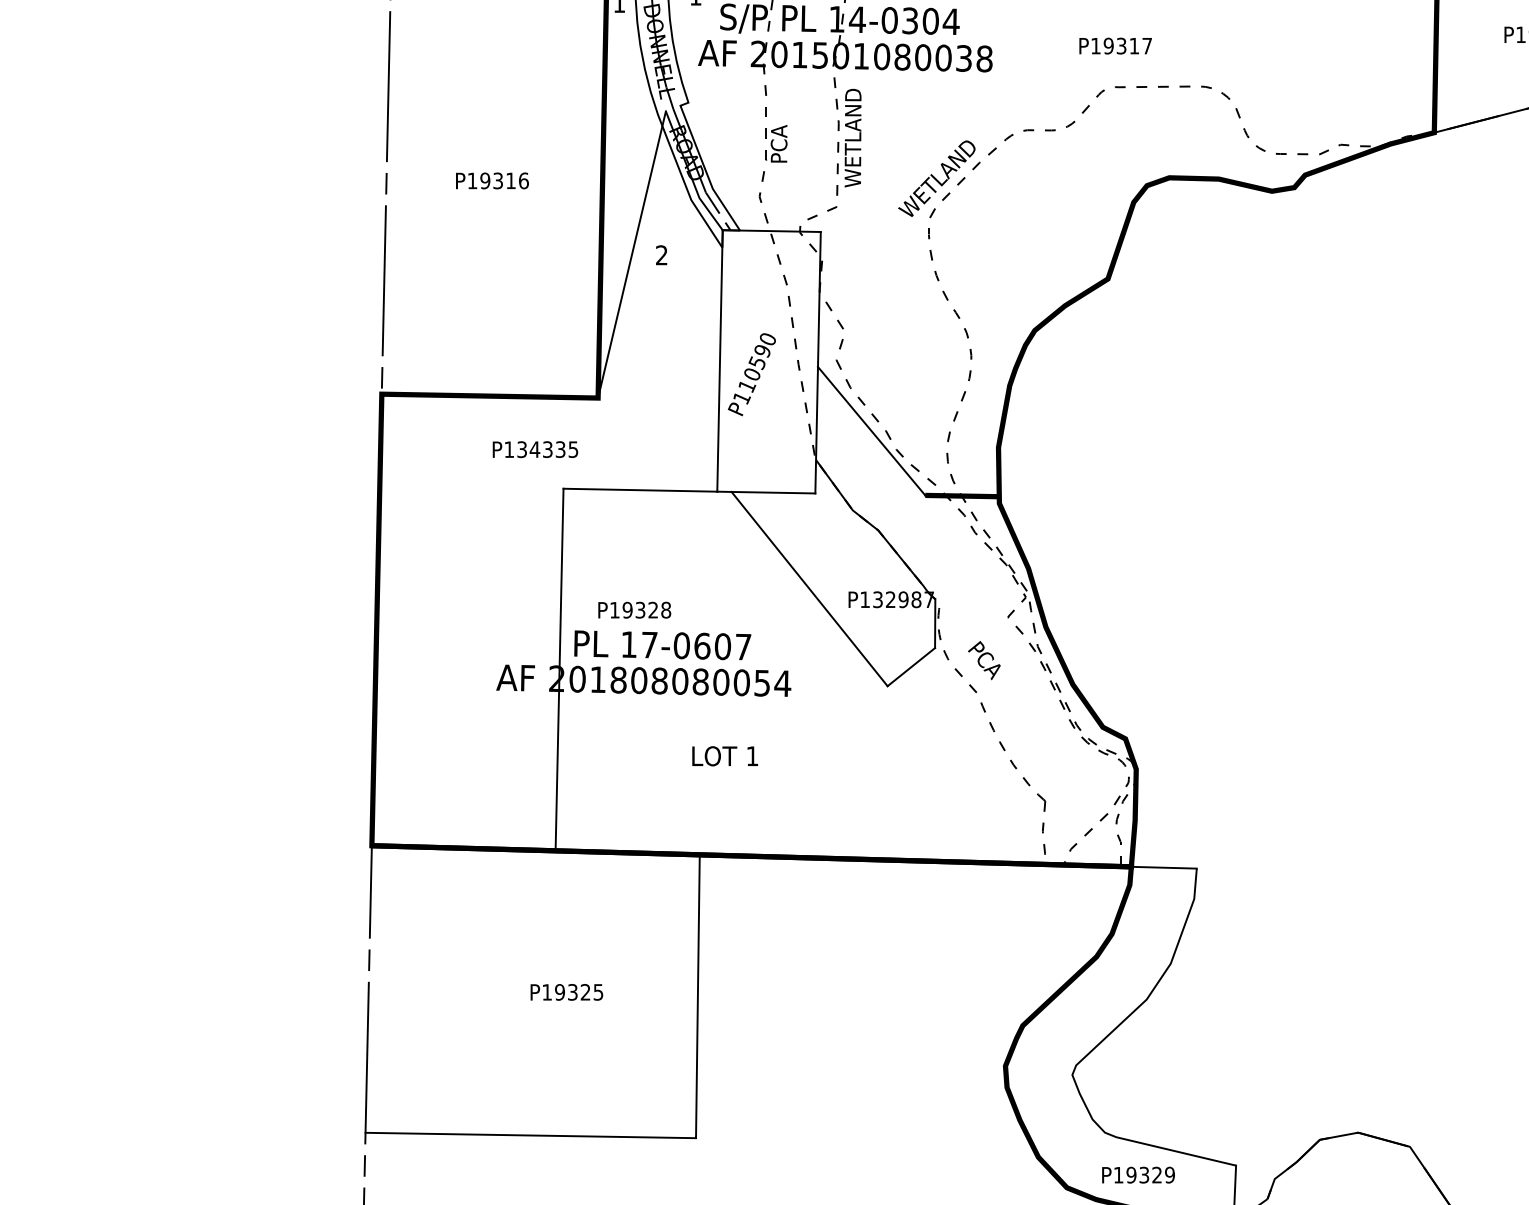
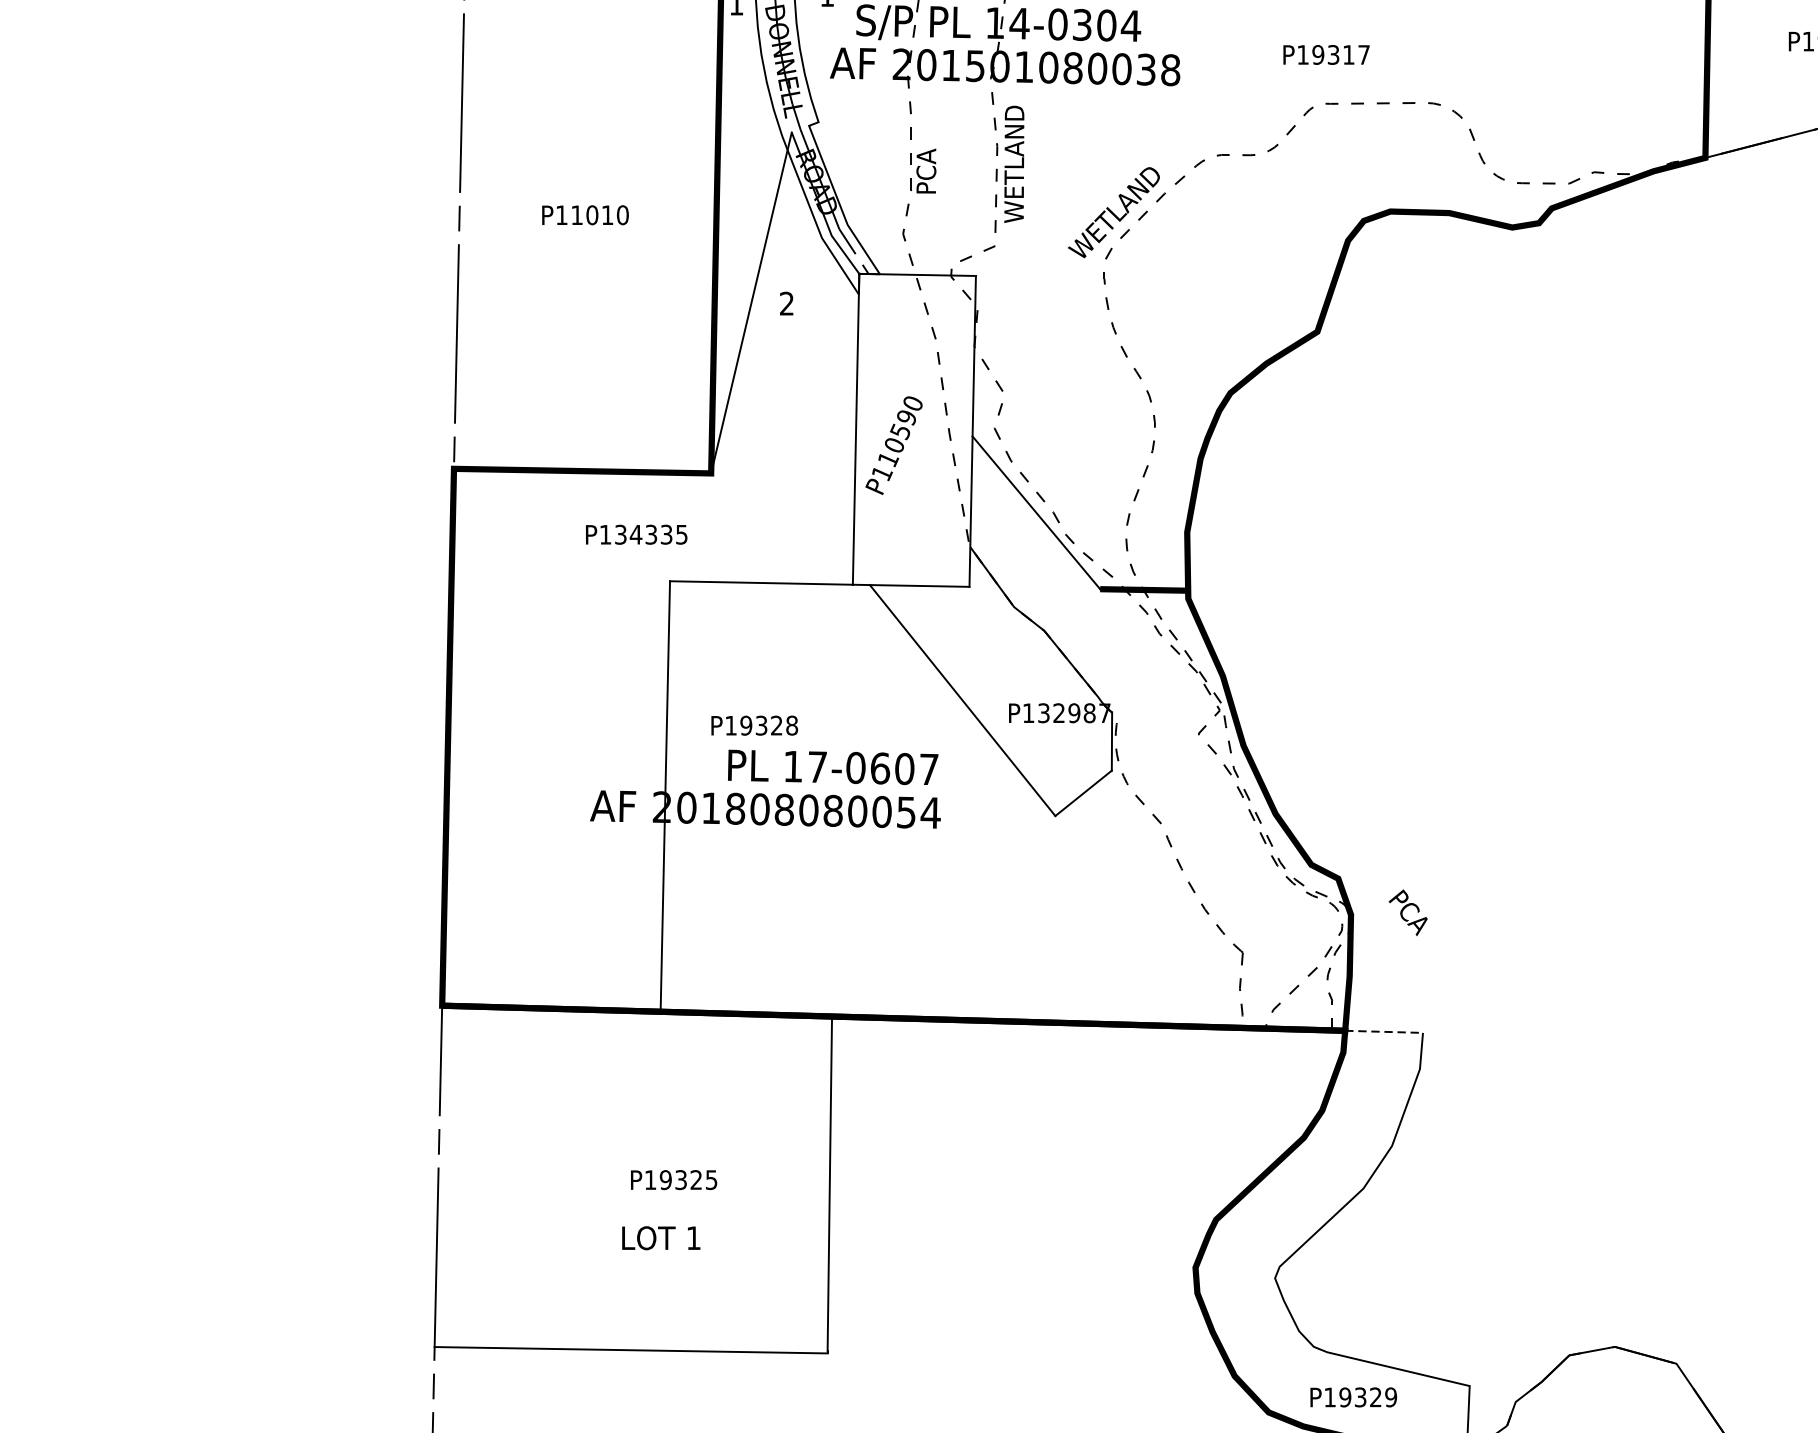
text: (504, 180) -> (599, 214), P19316 -> P11010
text: (662, 645) -> (832, 767), moved
text: (984, 660) -> (1408, 912), moved
text: (724, 756) -> (660, 1238), moved
line: (1164, 867) -> (1384, 1031), solid -> dashed

